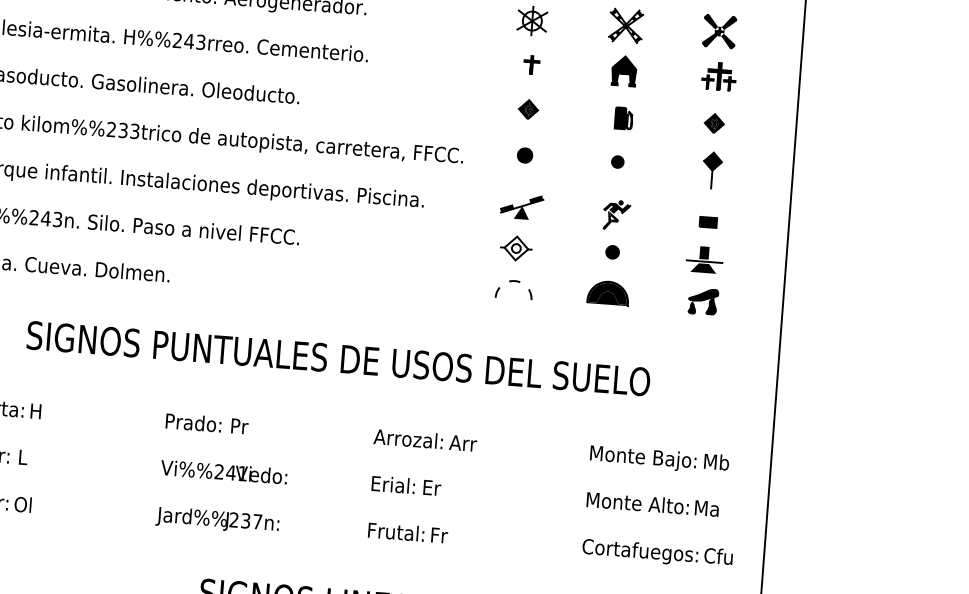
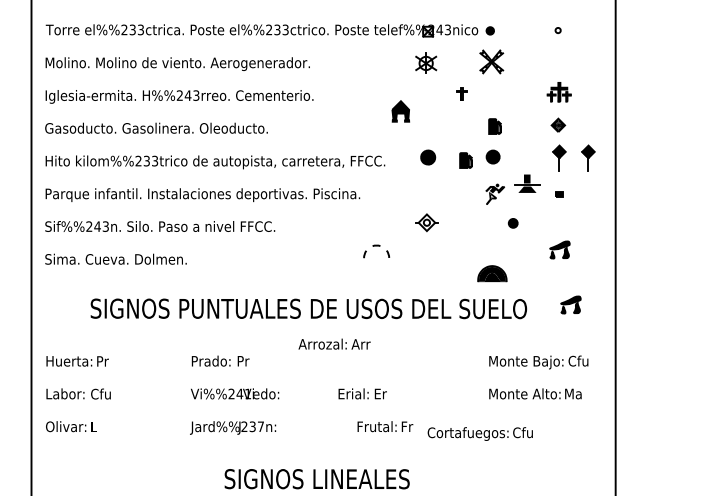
part: (718, 30) -> (556, 60), removed
part: (531, 64) -> (461, 93), moved
part: (623, 71) -> (400, 111), moved
part: (527, 108) -> (427, 124), removed
part: (524, 155) -> (427, 157), size x1.4
part: (616, 162) -> (492, 157), size x1.6
part: (578, 163) -> (465, 160), added
part: (753, 172) -> (588, 157), added
part: (521, 206) -> (428, 193), removed
part: (707, 222) -> (558, 194), size x0.6
part: (611, 252) -> (512, 223), moved
part: (704, 259) -> (527, 183), moved
part: (514, 289) -> (376, 251), moved
part: (608, 292) -> (492, 273), moved
part: (712, 380) -> (570, 304), added
text: (38, 411) -> (102, 361), H -> Pr
text: (425, 439) -> (334, 343), moved
text: (32, 457) -> (100, 393), L -> Cfu
text: (717, 461) -> (578, 360), Mb -> Cfu
text: (22, 503) -> (96, 426), Ol -> L
text: (408, 532) -> (385, 426), moved
text: (656, 552) -> (479, 433), moved

